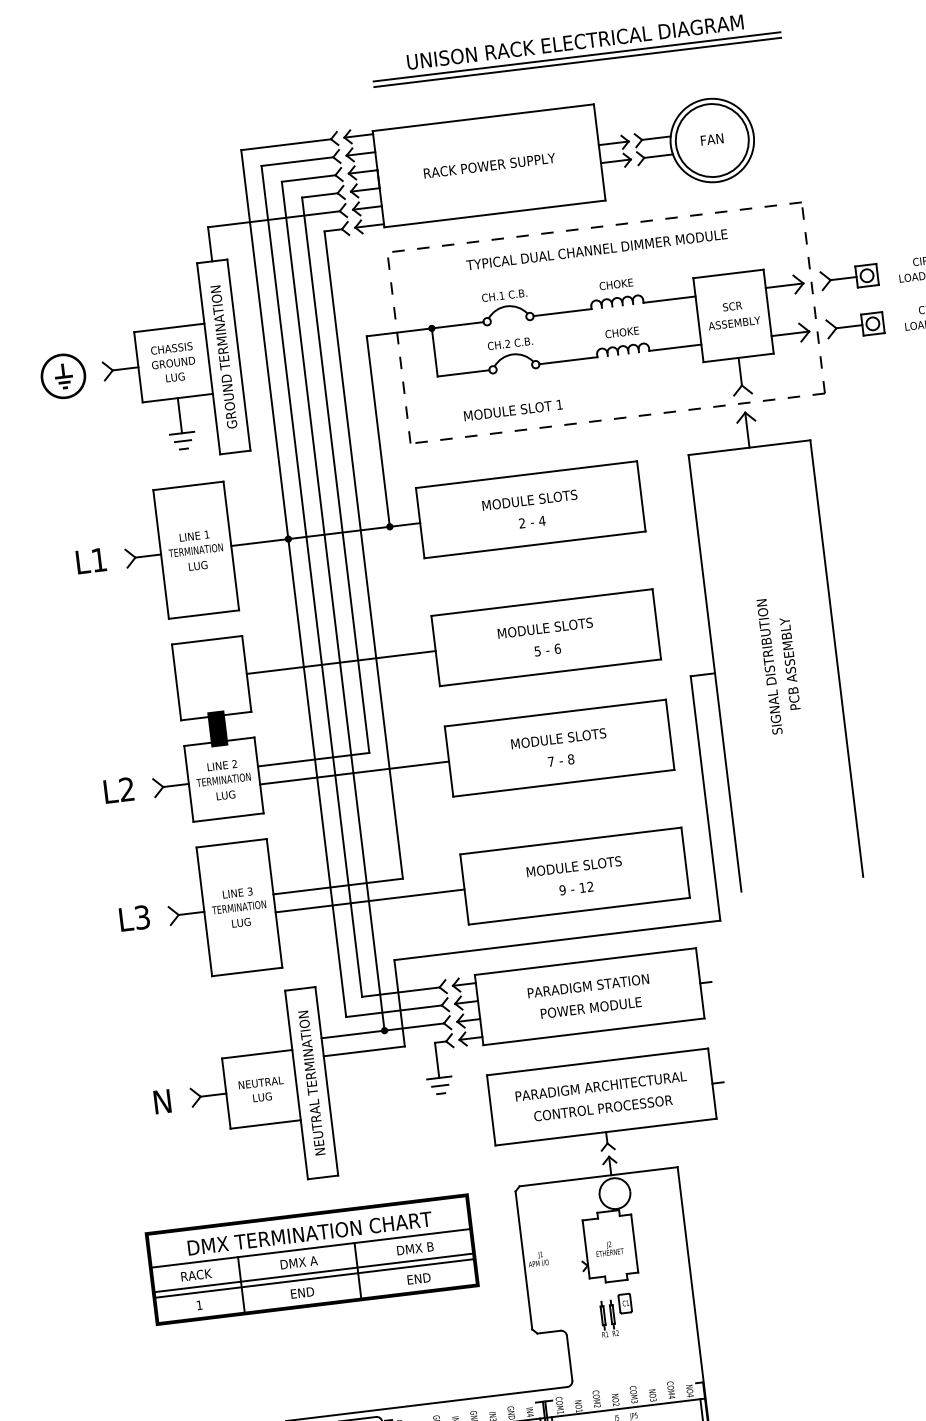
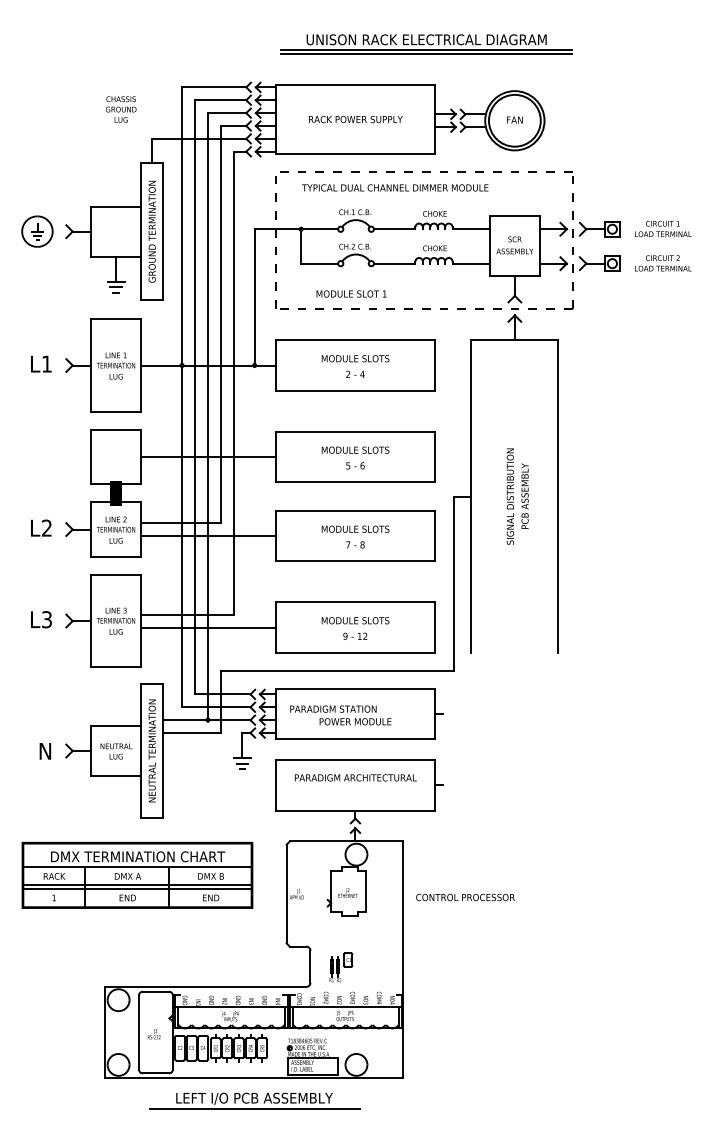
text: (597, 249) -> (395, 187), moved
text: (172, 362) -> (120, 109), moved
text: (588, 985) -> (333, 708), moved
text: (603, 1108) -> (465, 897), moved
part: (616, 1315) -> (341, 967), moved

